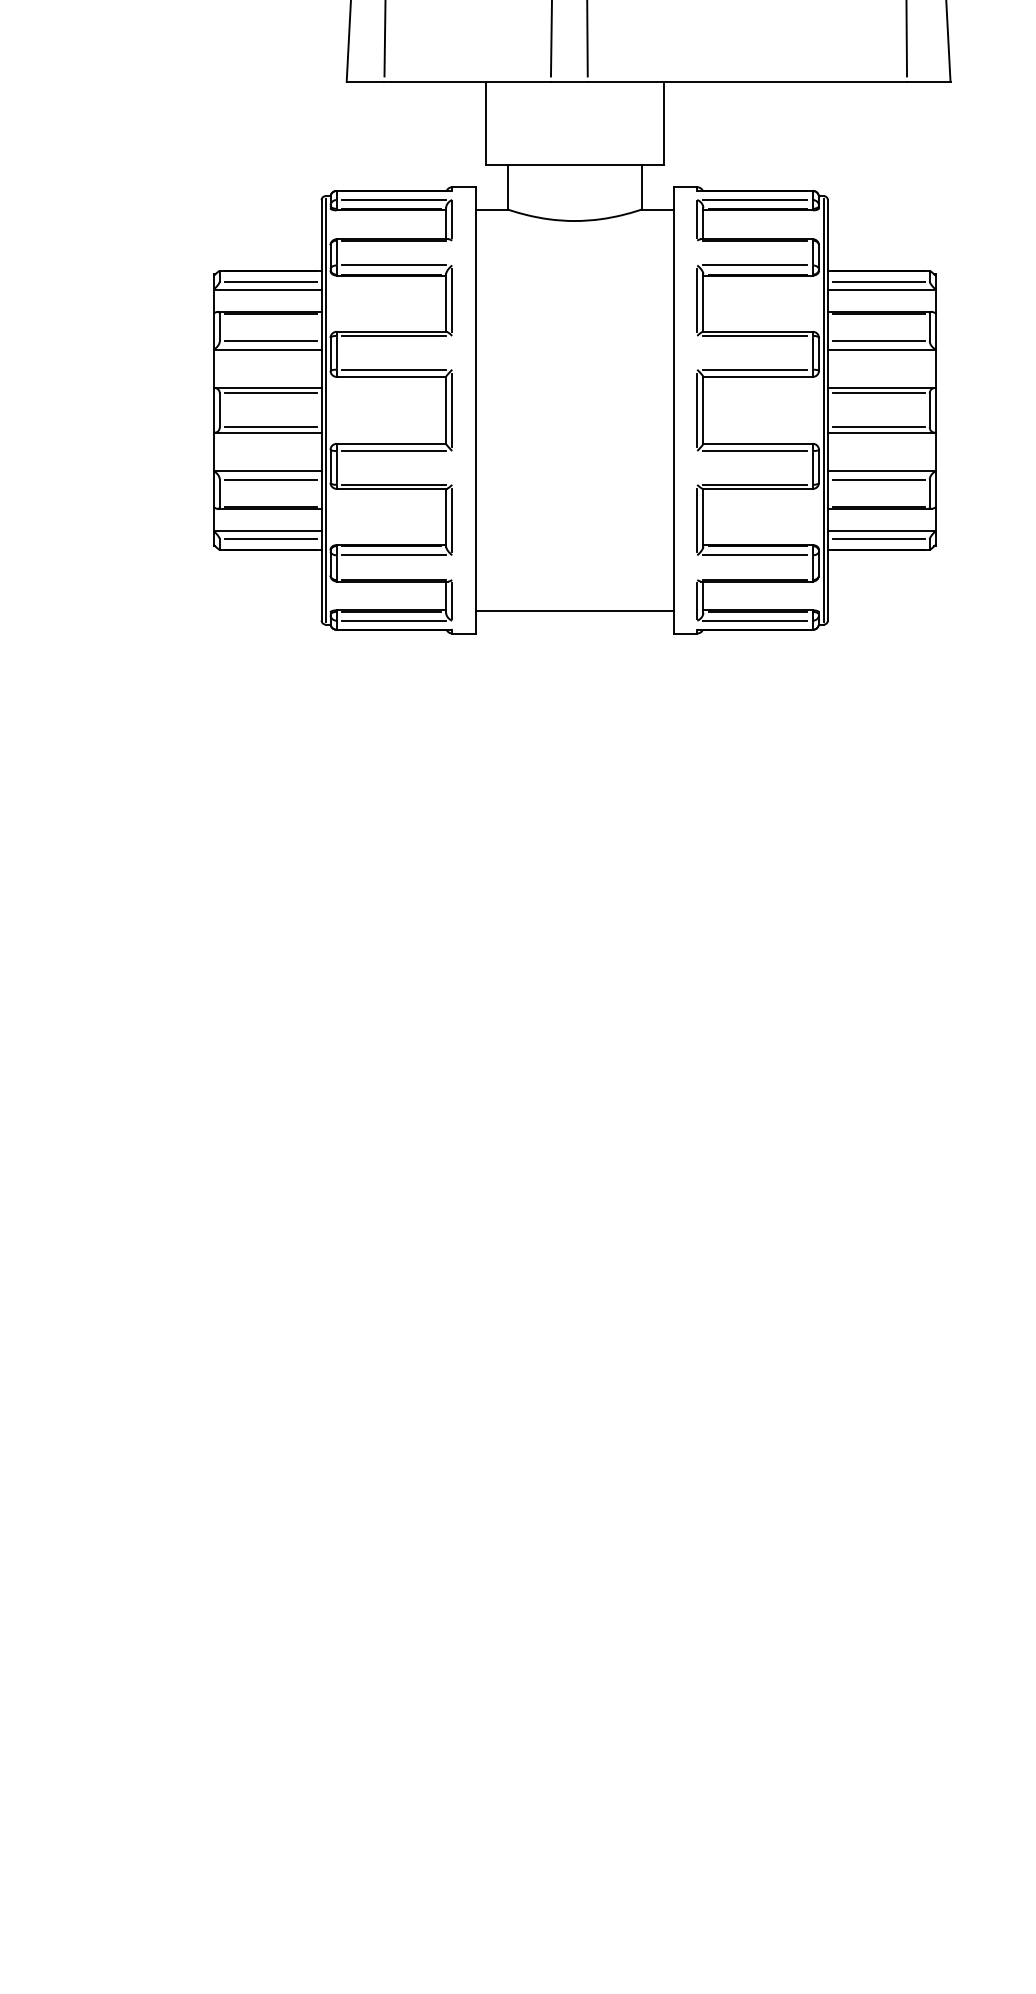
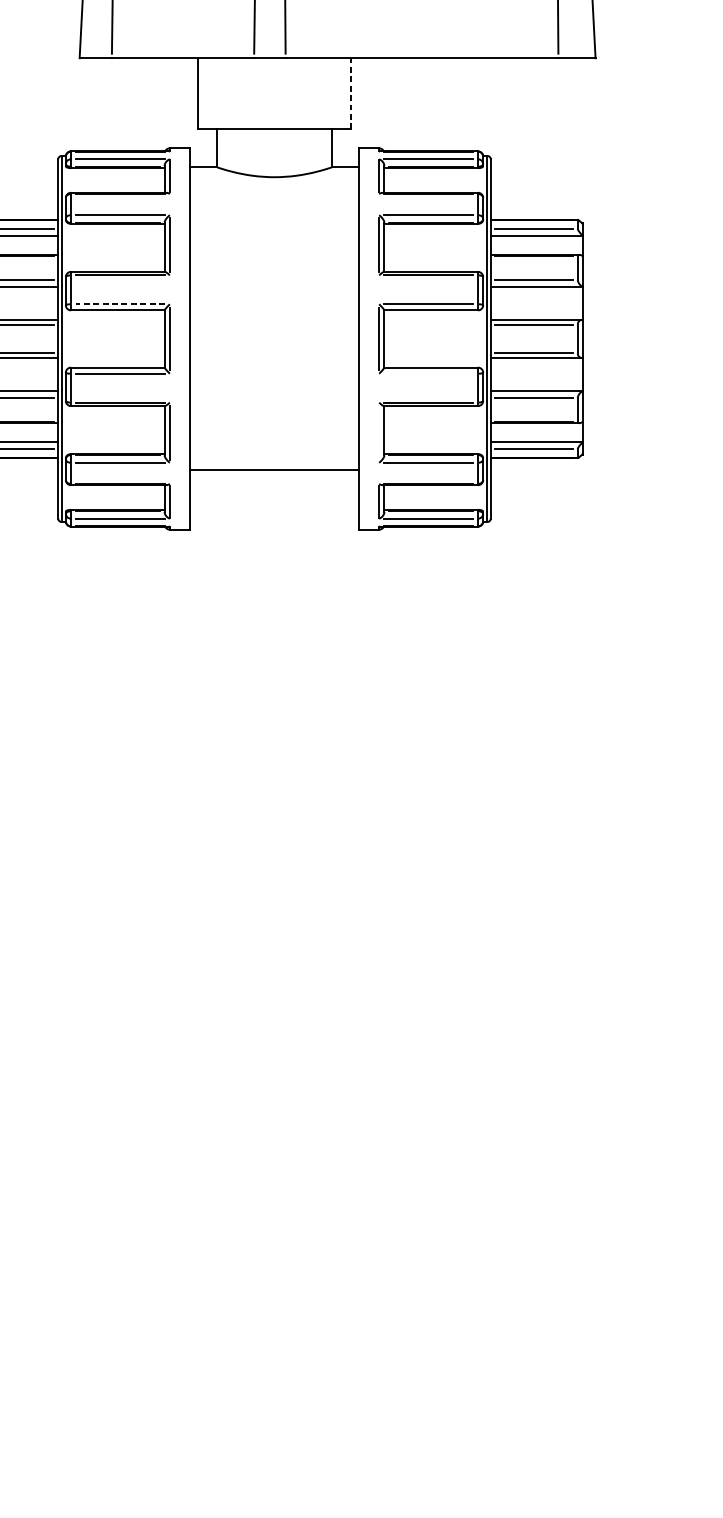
line: (664, 123) -> (351, 93), solid -> dashed
line: (393, 369) -> (119, 304), solid -> dashed
line: (755, 451) -> (428, 374), removed
line: (697, 520) -> (379, 433), removed
line: (574, 611) -> (274, 469), moved

